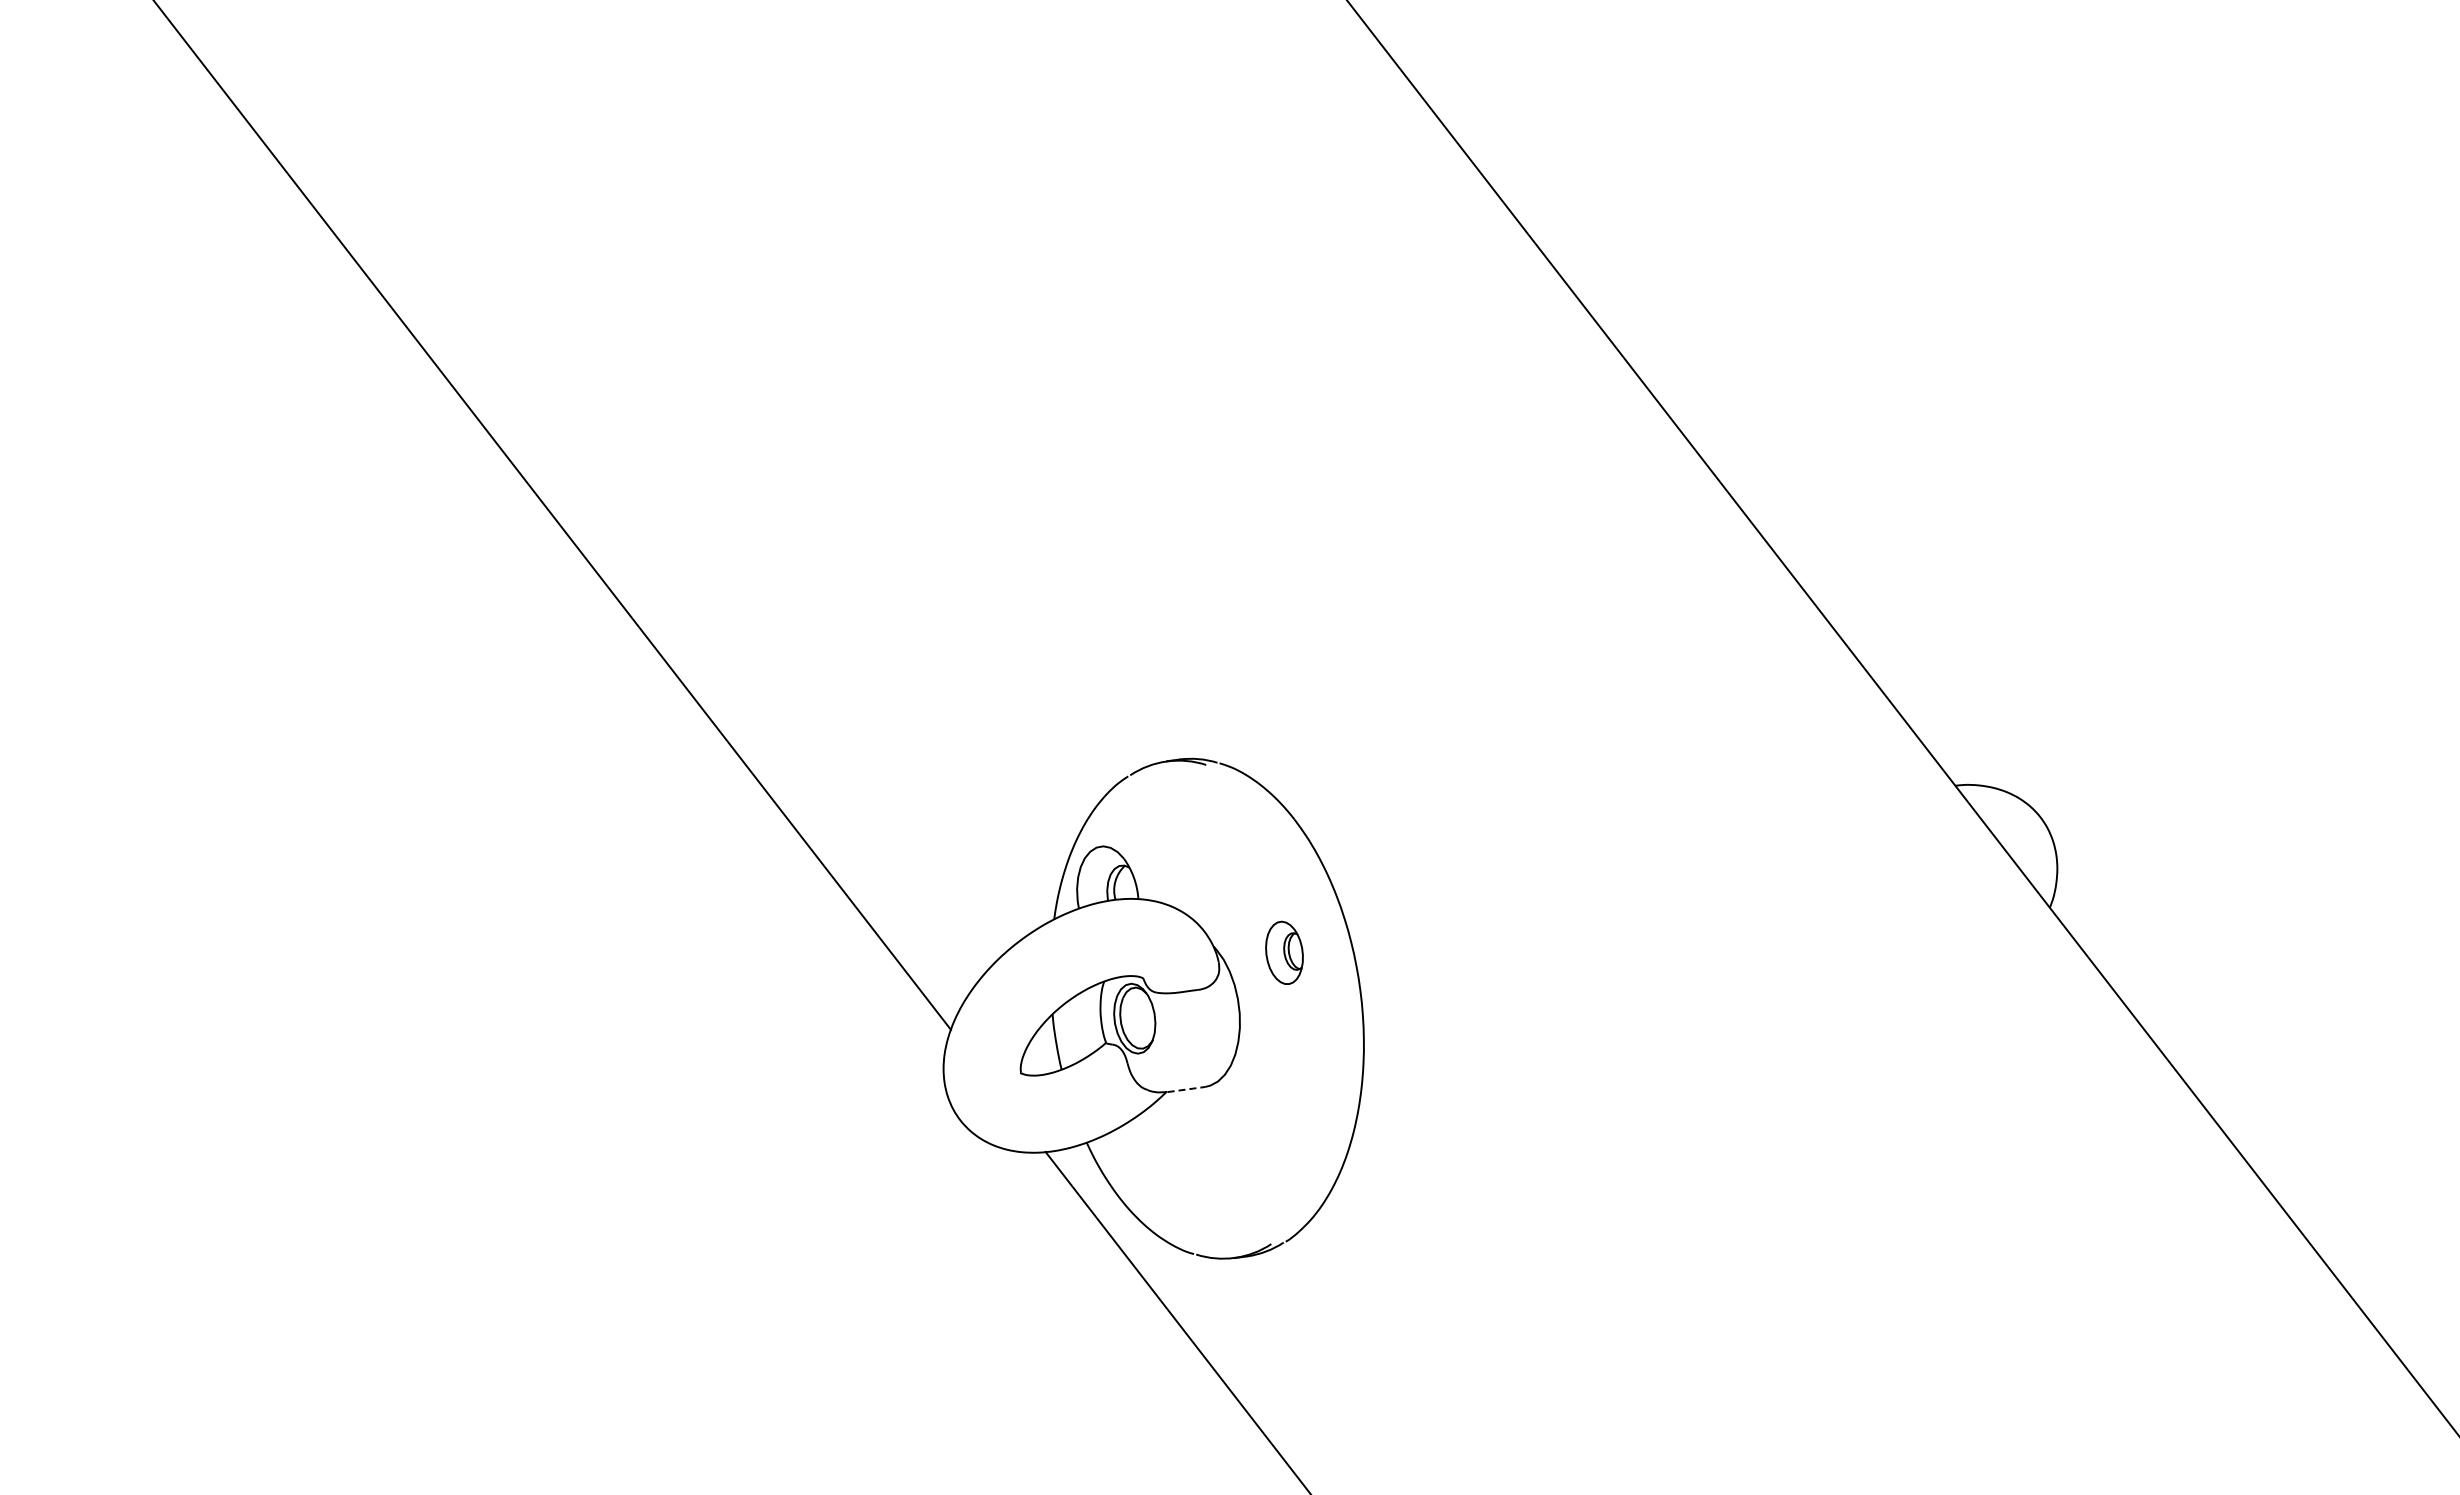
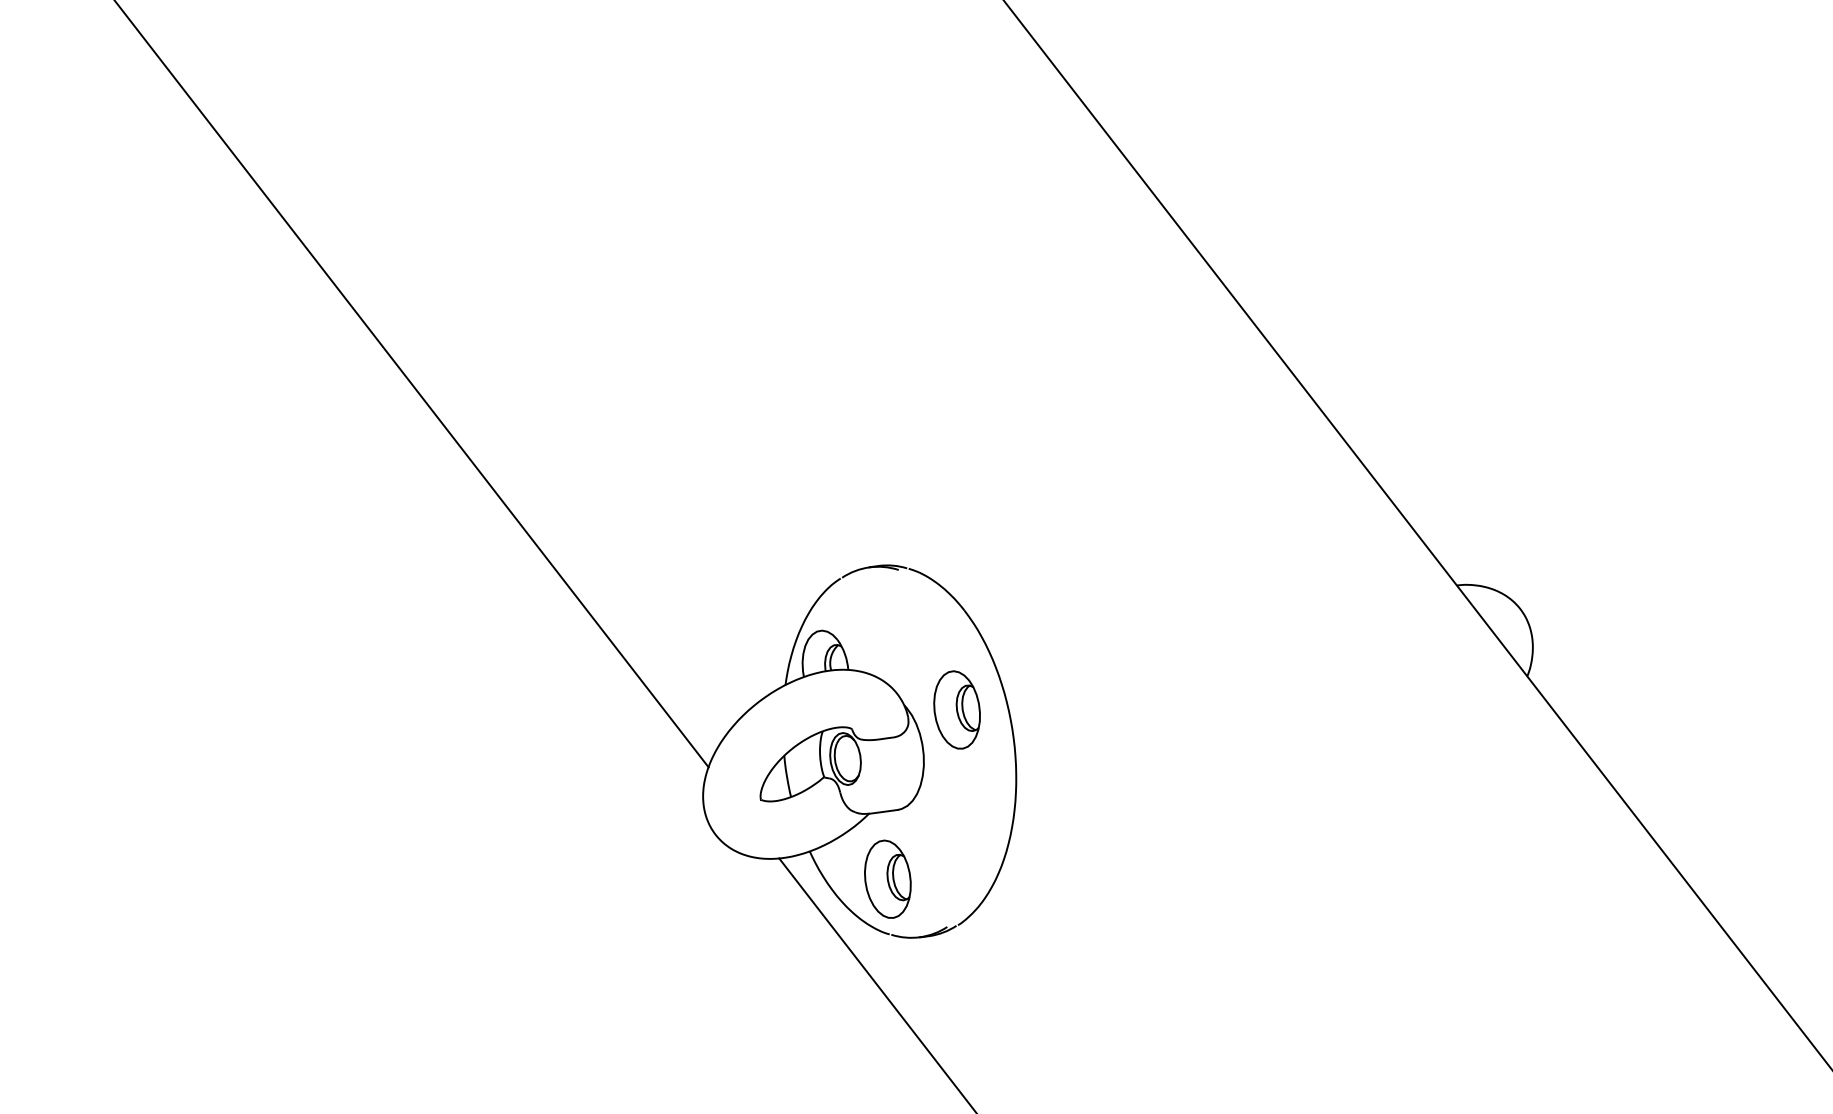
part: (1284, 952) -> (957, 709), size x1.67
line: (1186, 1089) -> (884, 811), dashed -> solid
part: (1191, 1179) -> (887, 878), added

